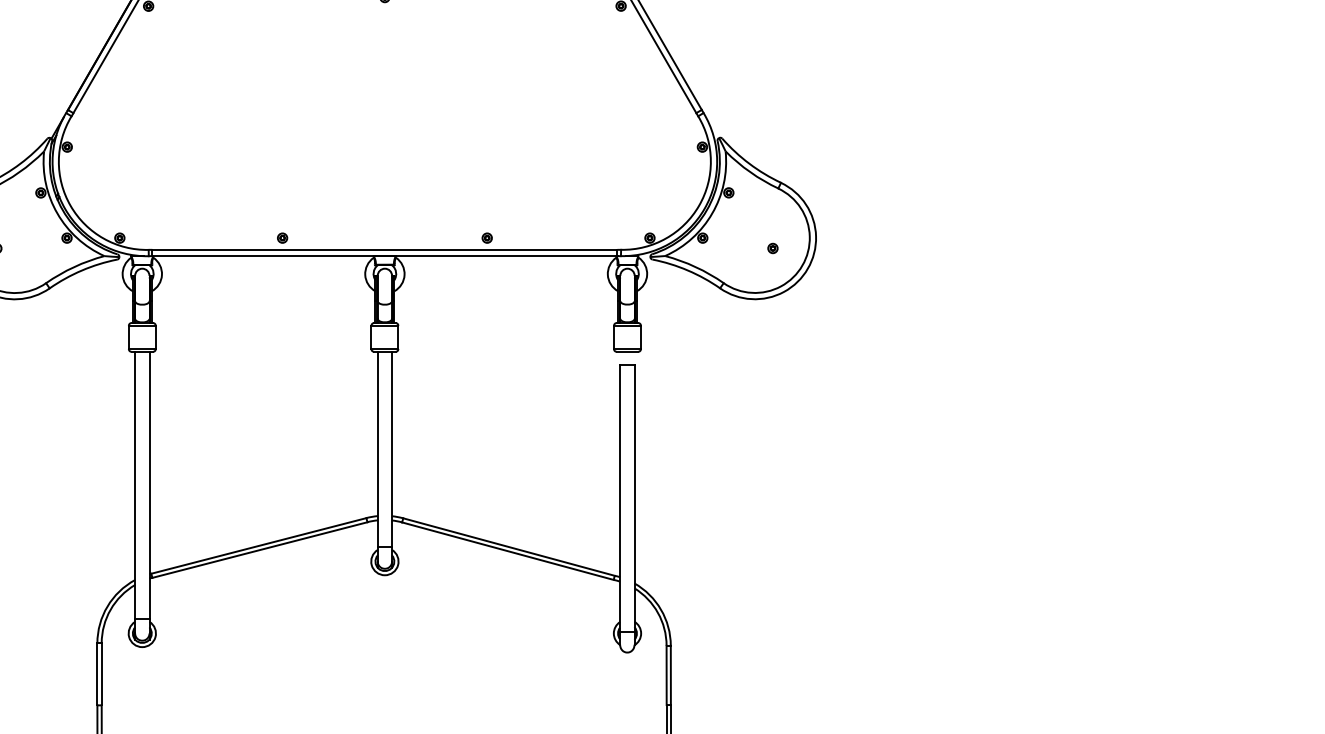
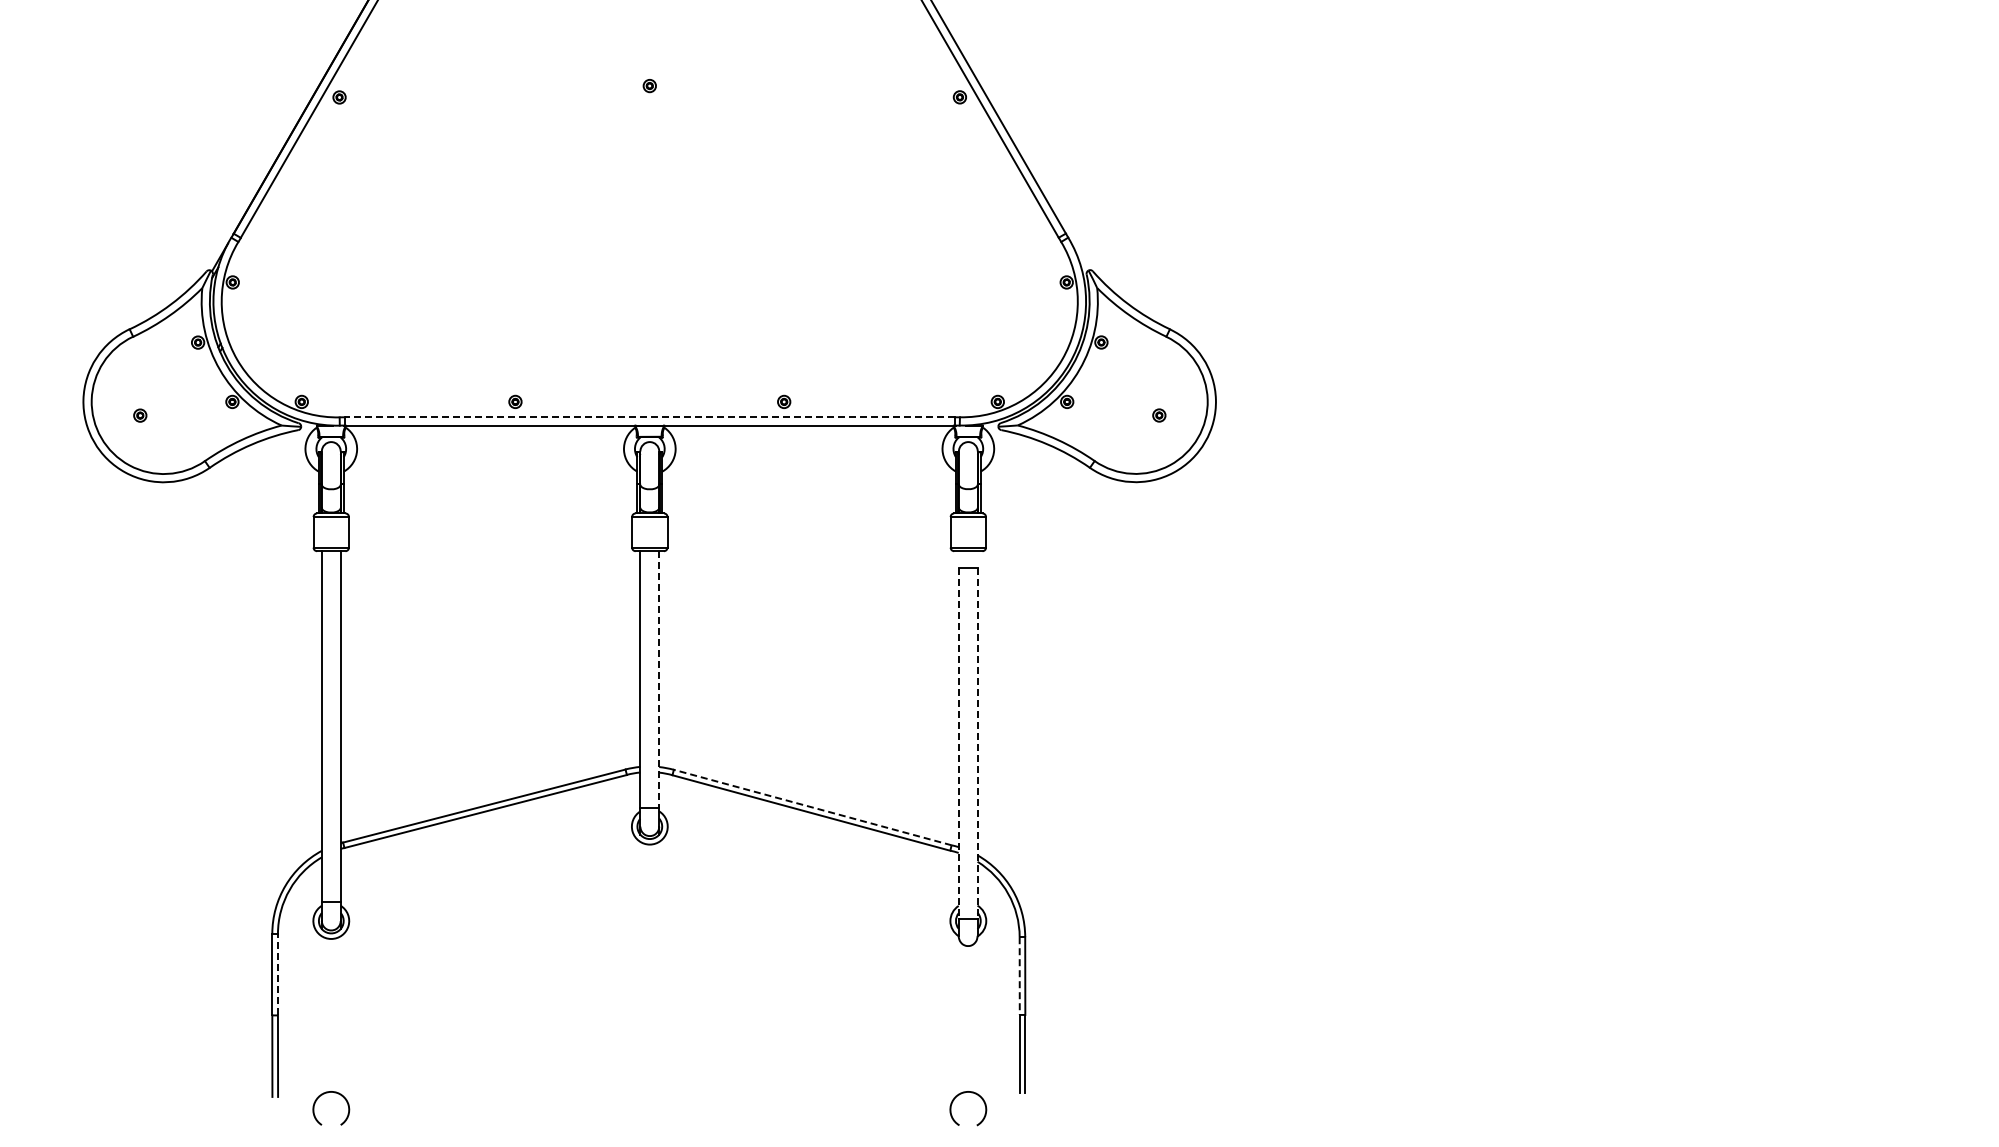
line: (384, 249) -> (649, 417), solid -> dashed
line: (392, 450) -> (659, 680), solid -> dashed
line: (620, 499) -> (958, 744), solid -> dashed
line: (634, 499) -> (977, 744), solid -> dashed
line: (508, 547) -> (812, 807), solid -> dashed
line: (101, 674) -> (277, 974), solid -> dashed
line: (666, 675) -> (1019, 976), solid -> dashed

